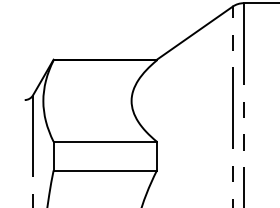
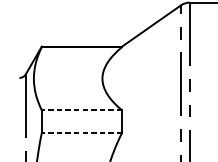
line: (105, 141) -> (82, 110), solid -> dashed
line: (105, 170) -> (82, 132), solid -> dashed

